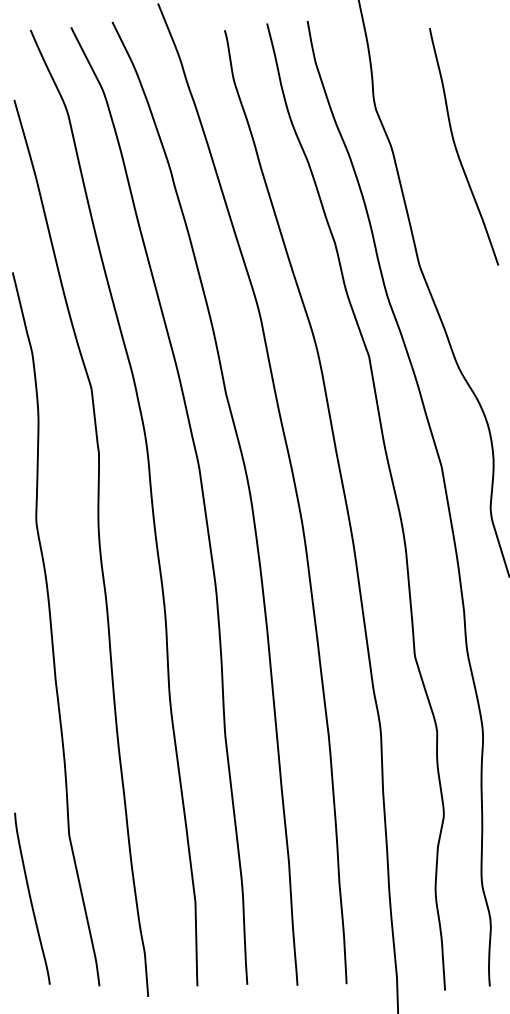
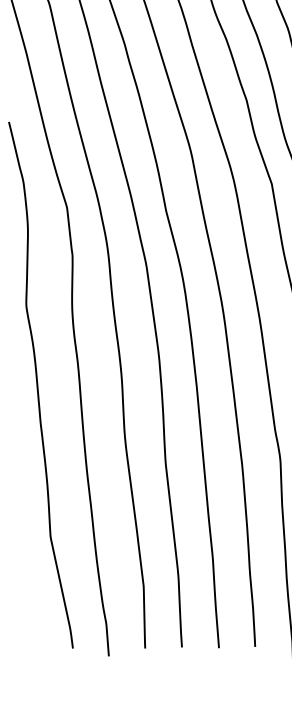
curve: (31, 898) -> (22, 583), removed

